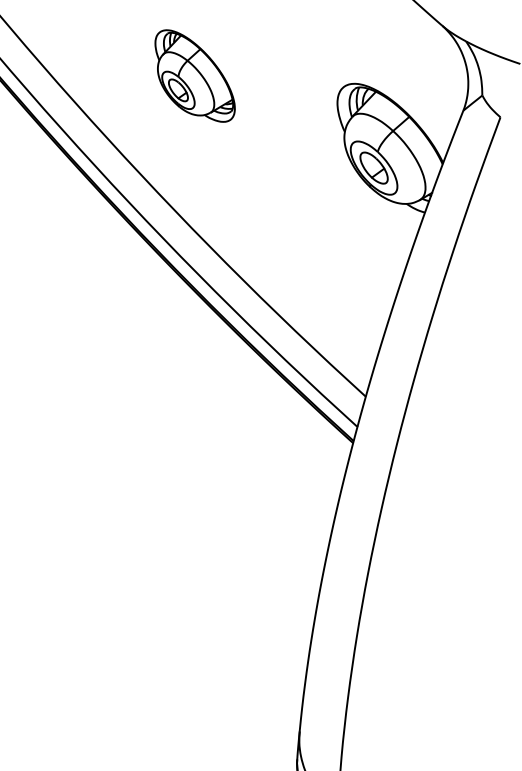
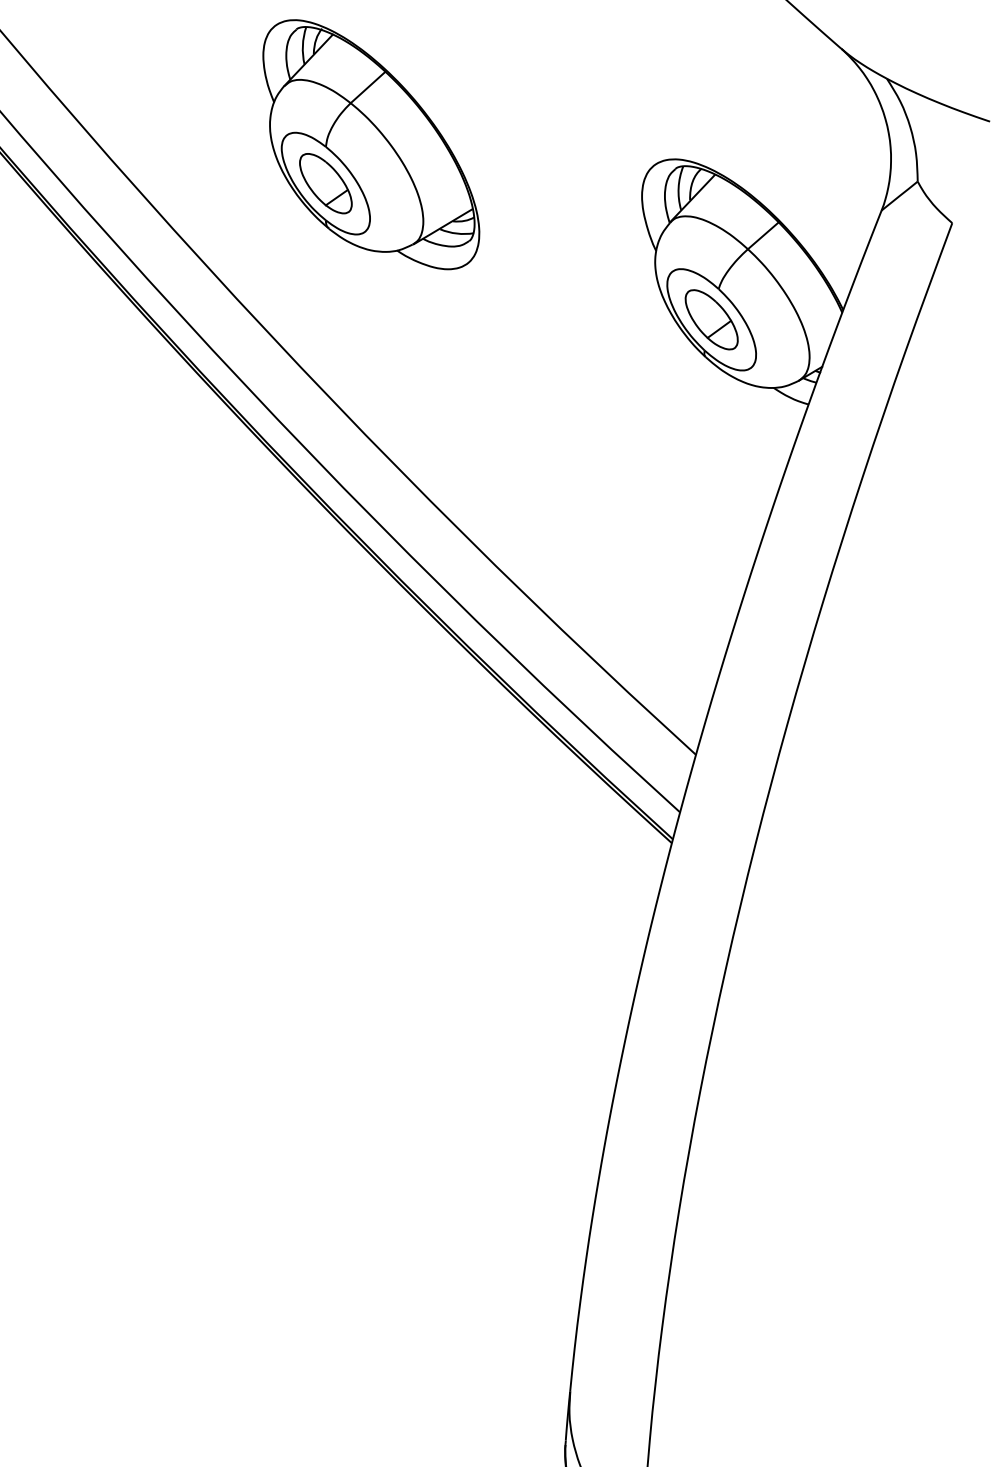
part: (194, 75) -> (369, 143), size x1.43

